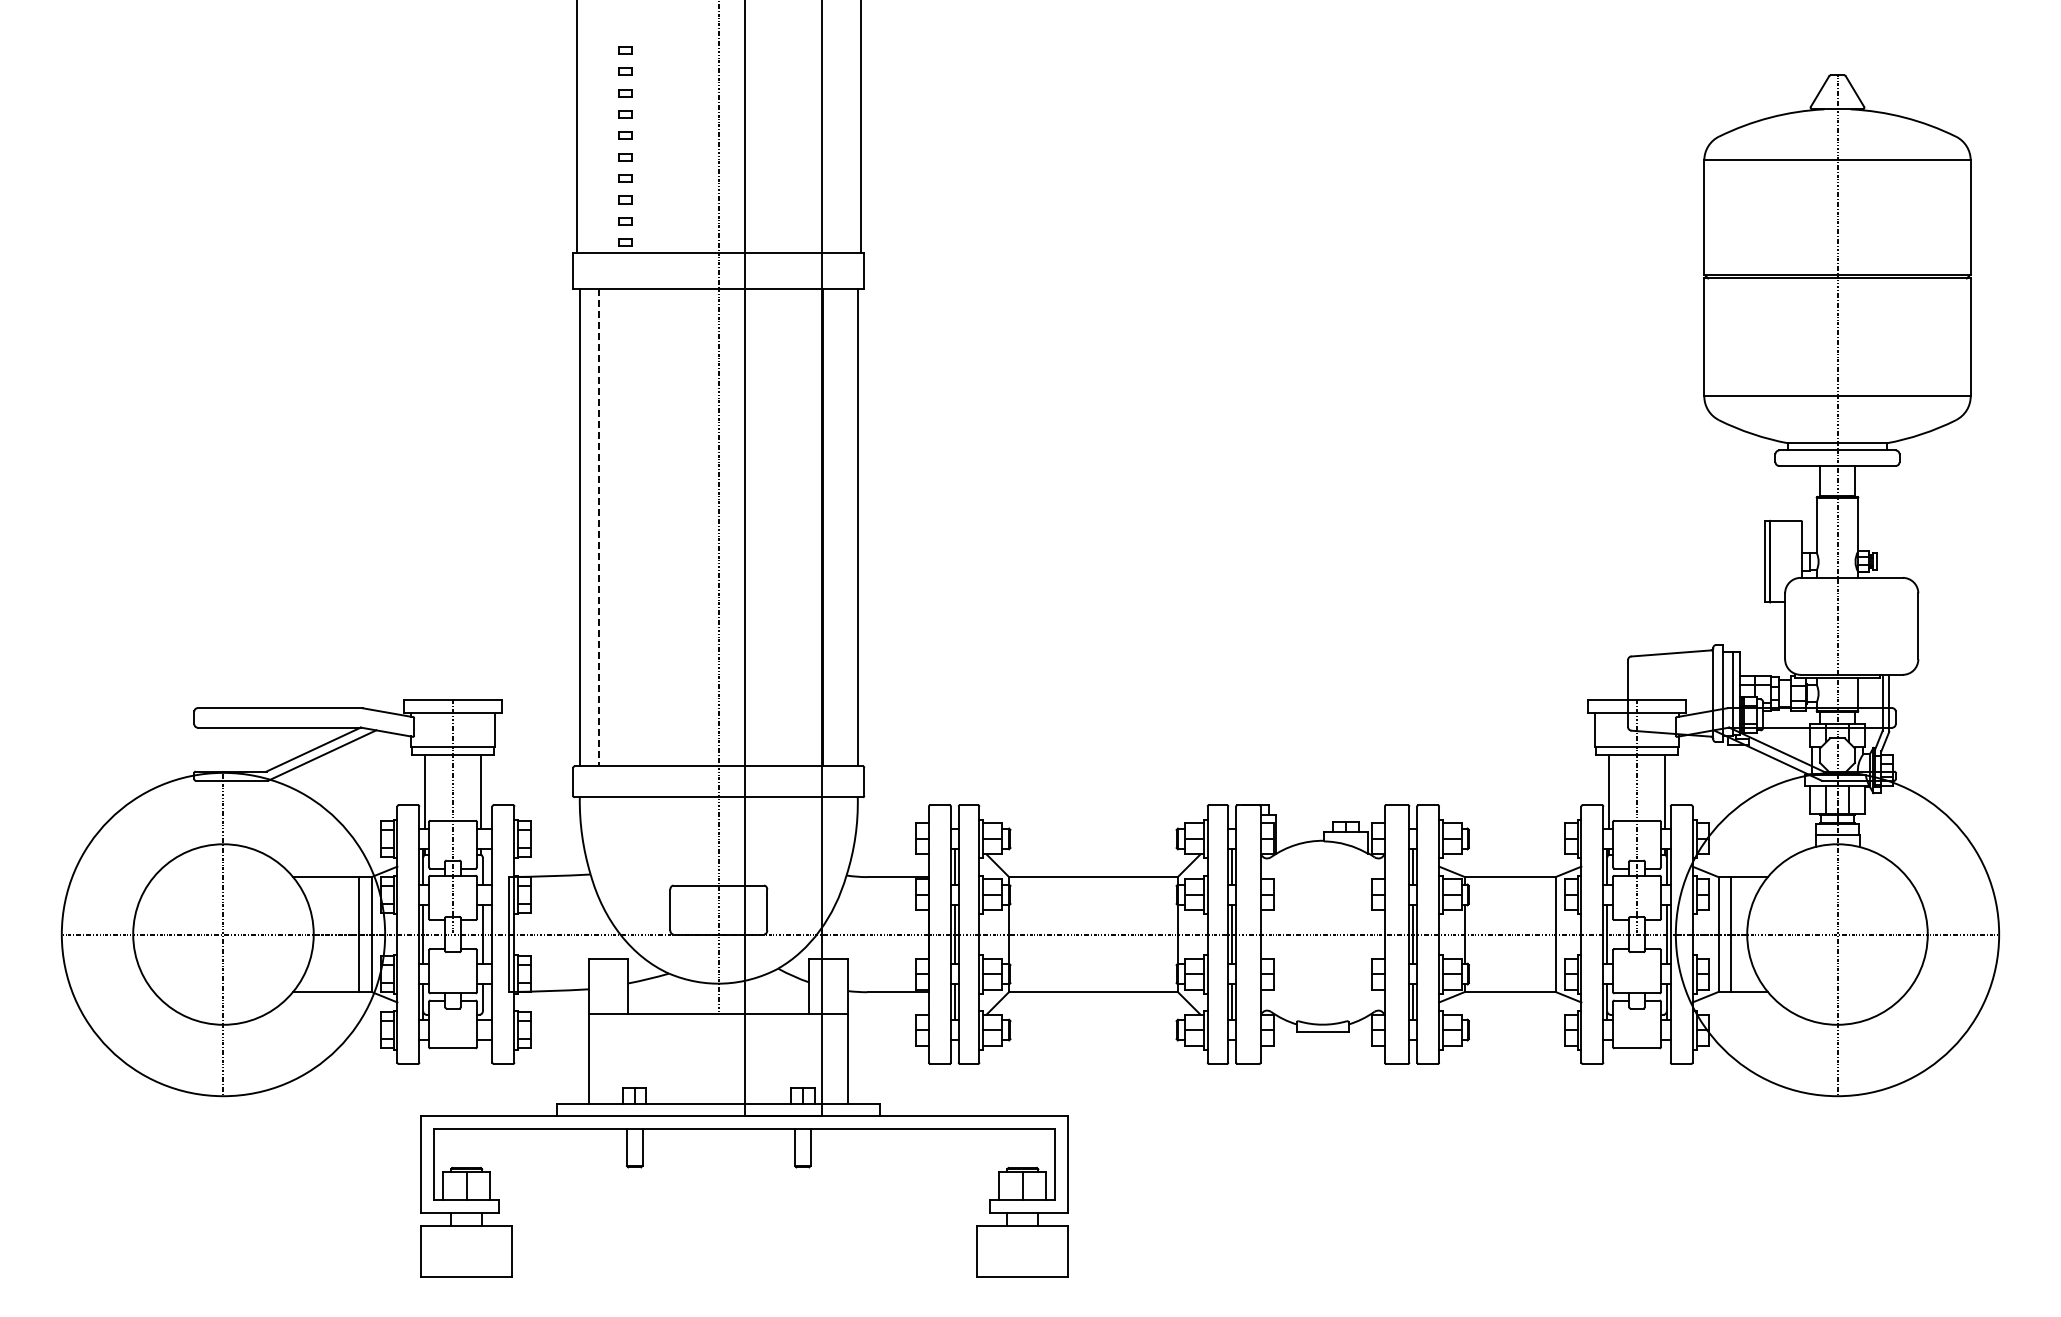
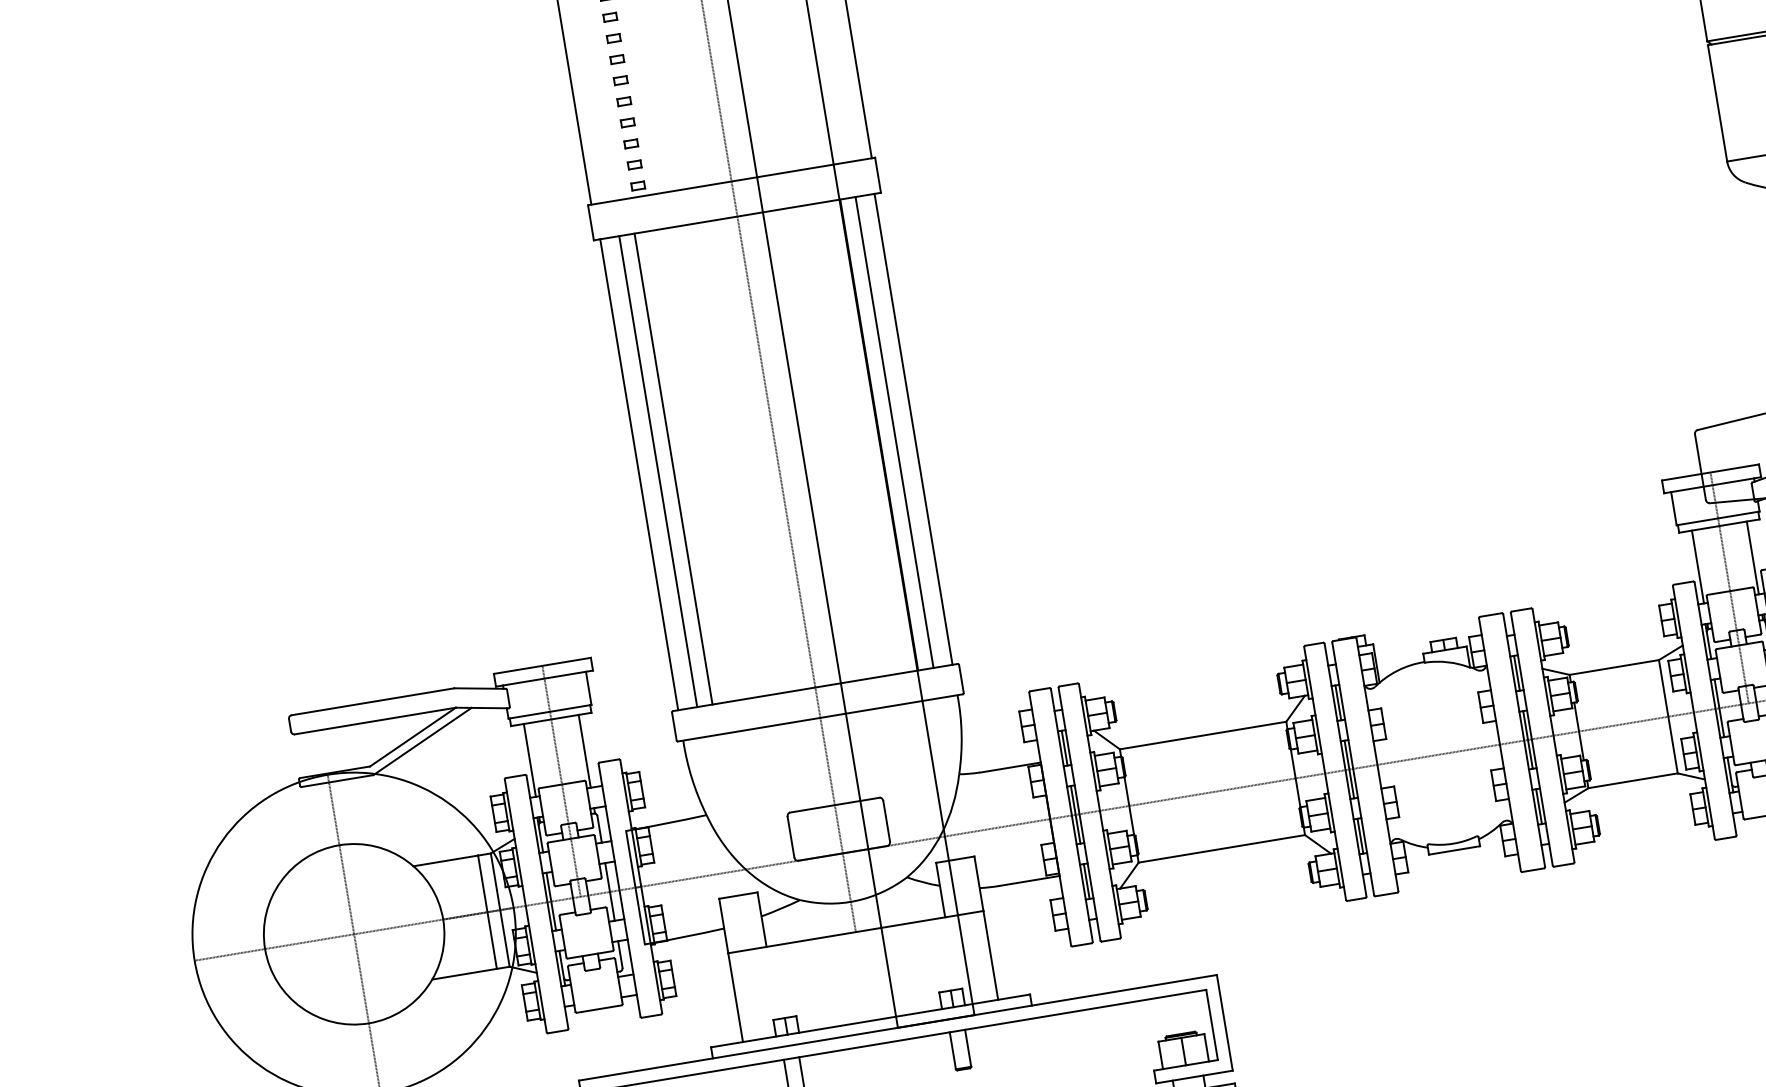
line: (599, 527) -> (658, 471), dashed -> solid
line: (614, 527) -> (673, 468), added
line: (838, 527) -> (894, 432), added

